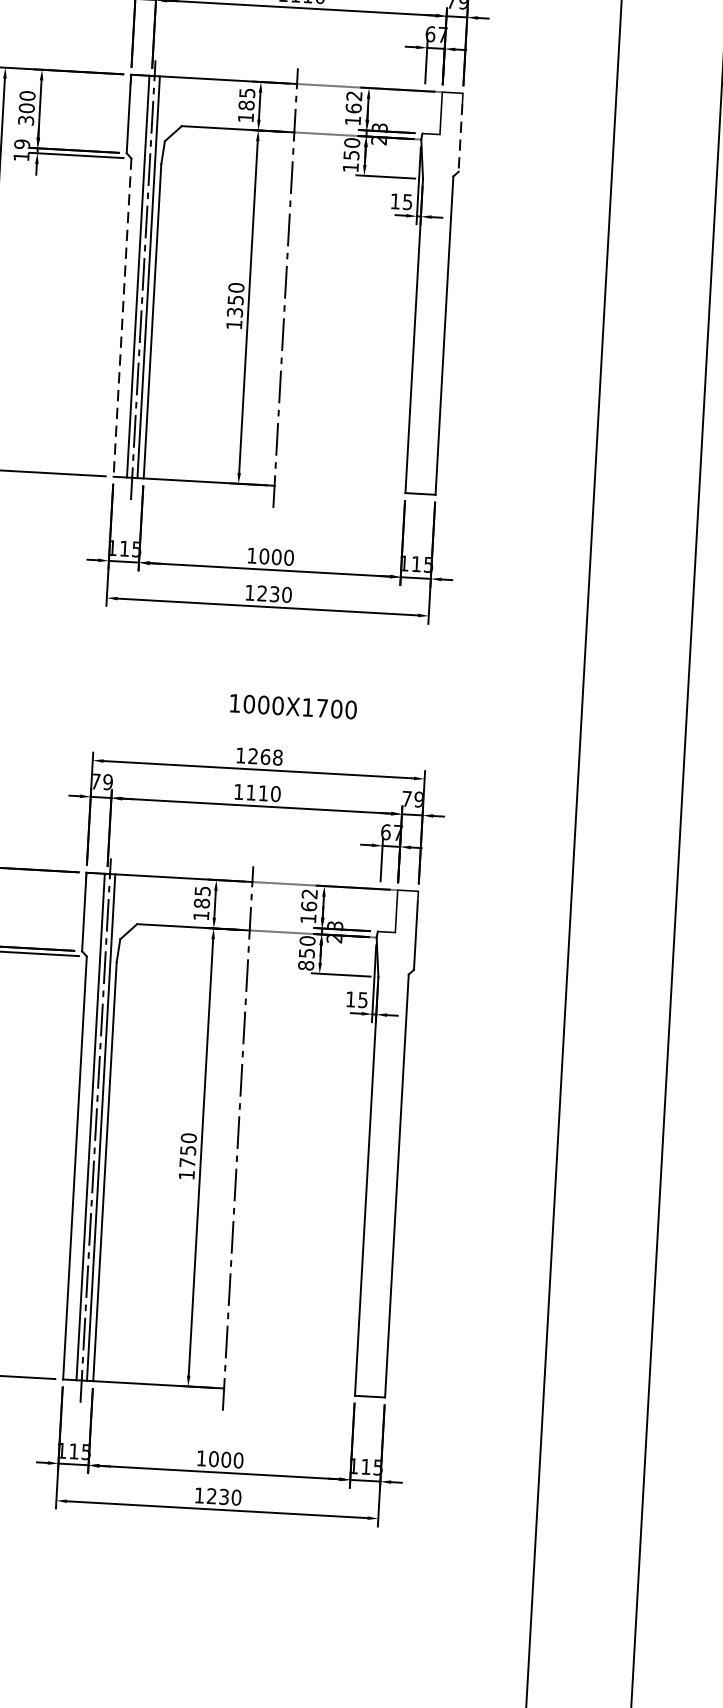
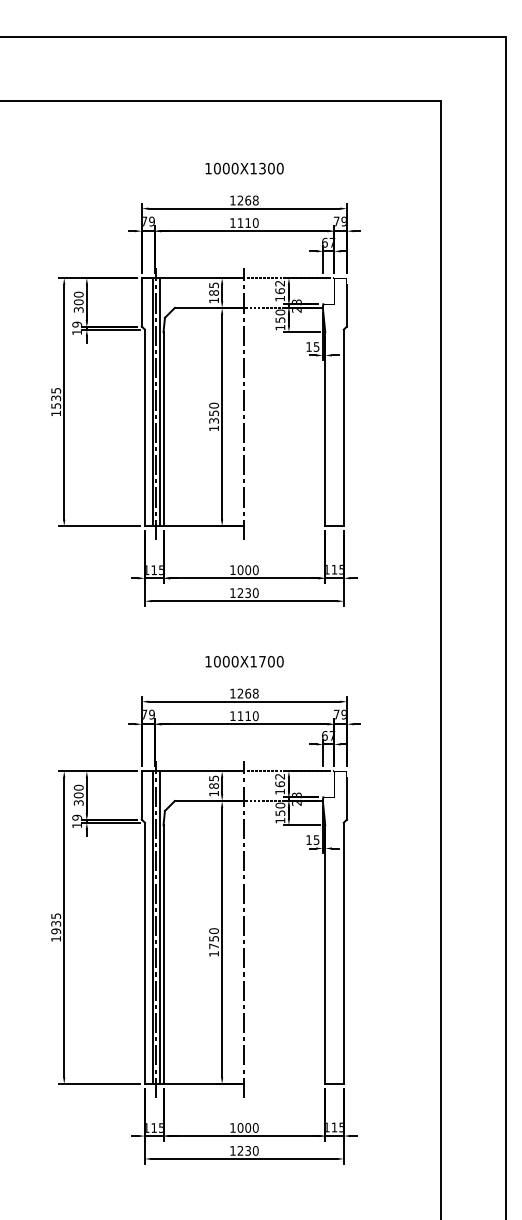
line: (459, 139) -> (346, 306), dashed -> solid
line: (121, 318) -> (144, 428), dashed -> solid
text: (293, 706) -> (244, 661), moved
text: (306, 965) -> (280, 820), 850 -> 150

